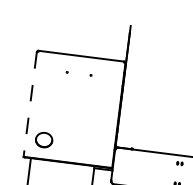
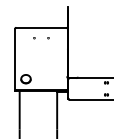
line: (30, 104) -> (15, 59), dashed -> solid

